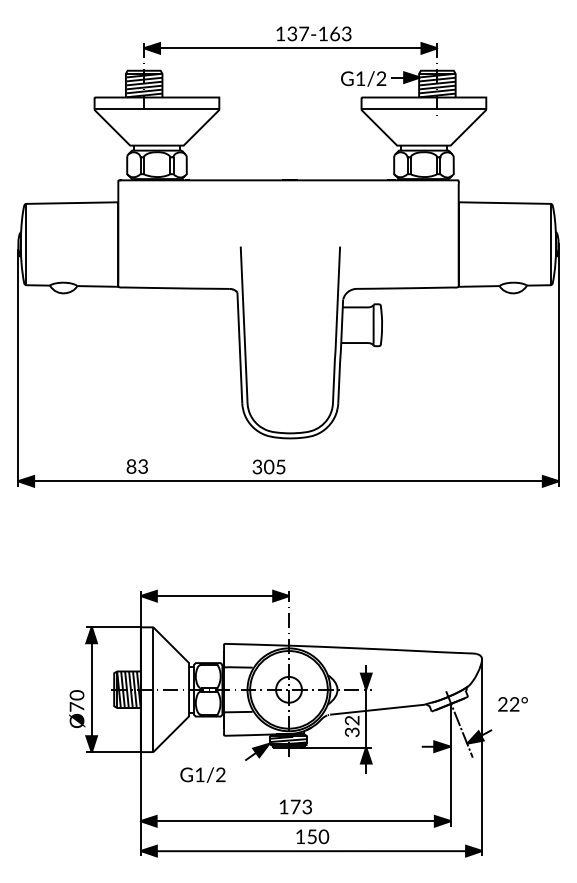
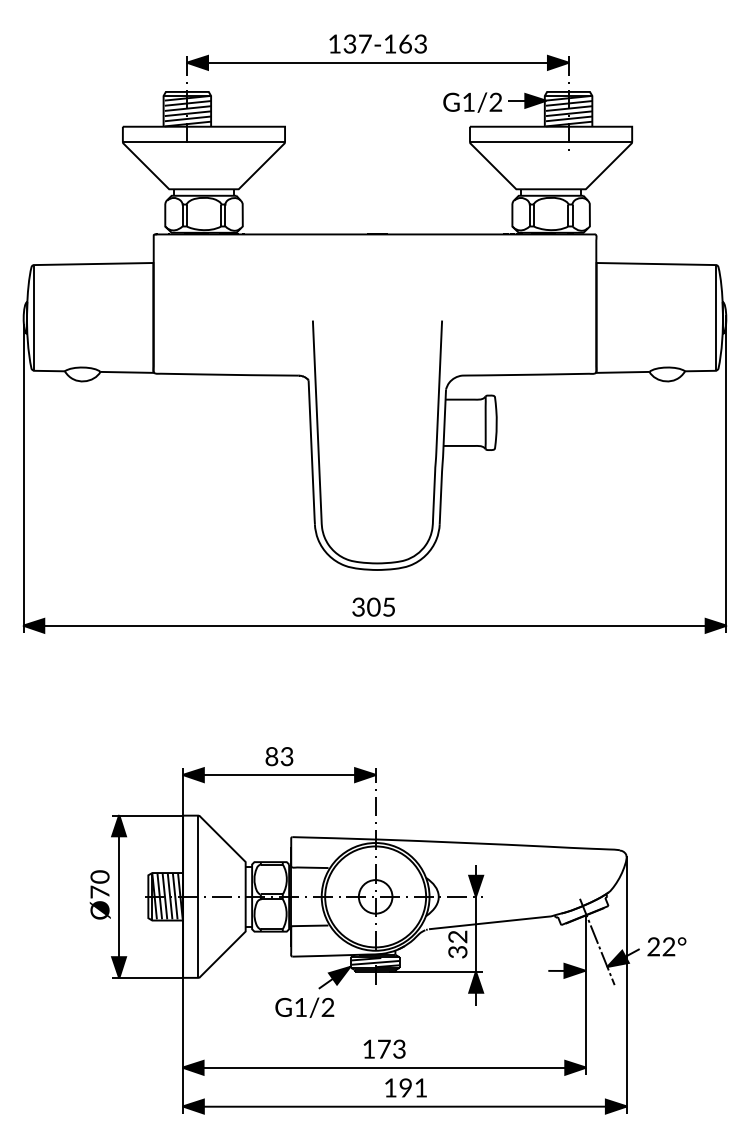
text: (313, 33) -> (377, 43), moved
text: (137, 466) -> (279, 756), moved
text: (268, 466) -> (373, 606), moved
text: (512, 704) -> (666, 946), moved
text: (76, 708) -> (99, 894), moved
text: (202, 774) -> (304, 1007), moved
text: (318, 836) -> (413, 1087), 150 -> 191

